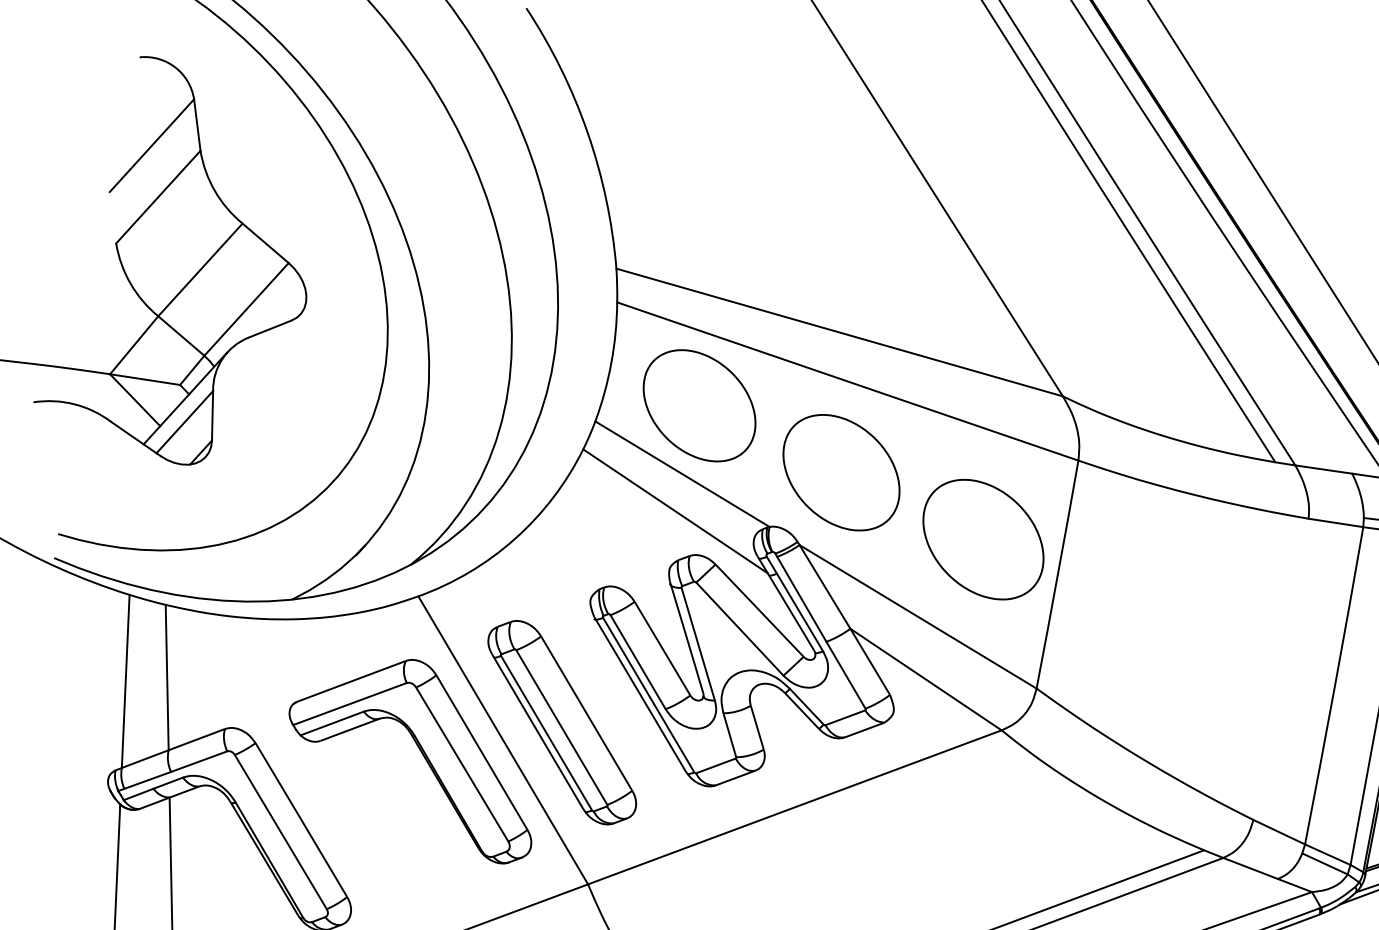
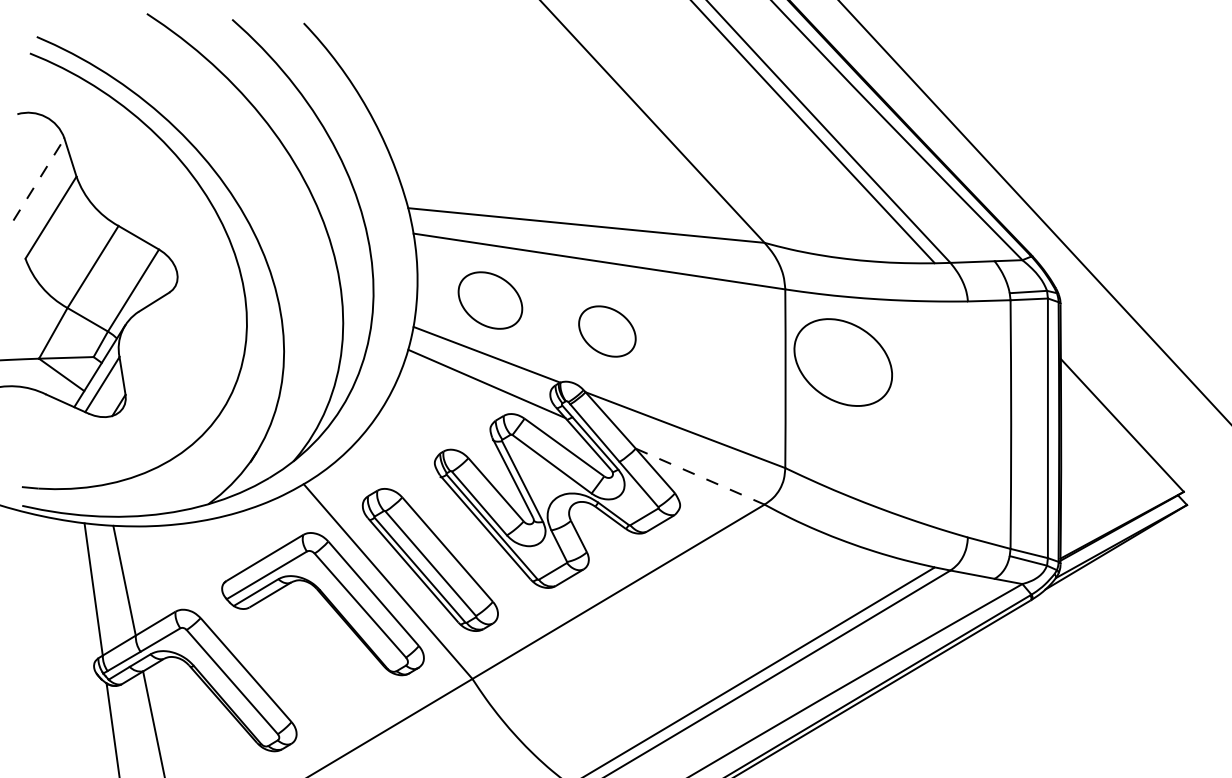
line: (152, 145) -> (39, 179), solid -> dashed
part: (699, 405) -> (490, 300), size x0.7
part: (841, 472) -> (607, 331), size x0.6
part: (982, 539) -> (842, 362), moved
line: (926, 679) -> (700, 476), solid -> dashed

